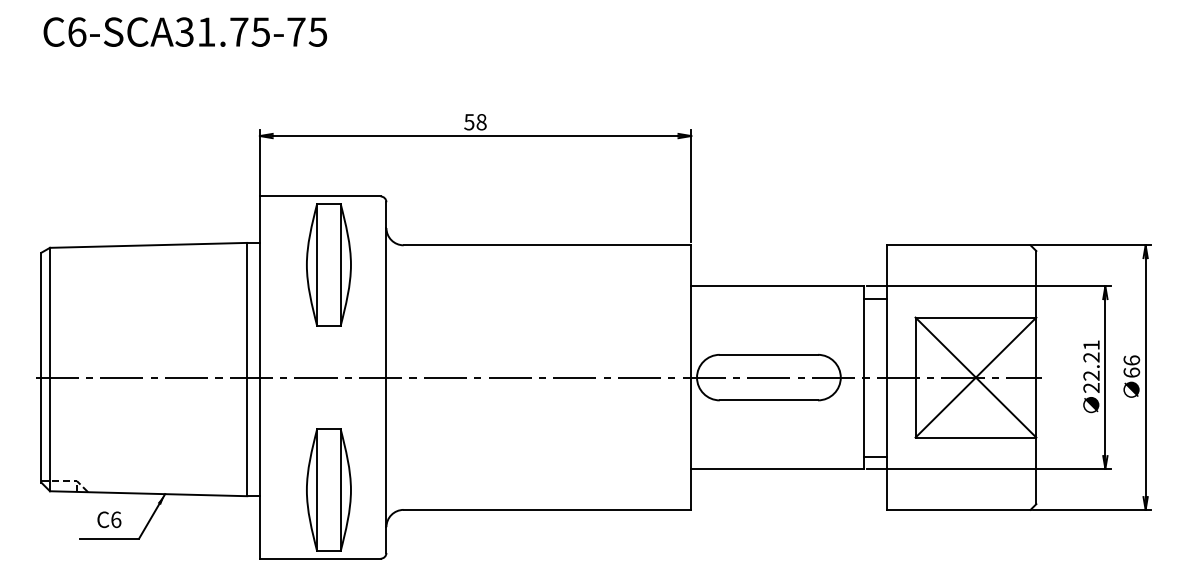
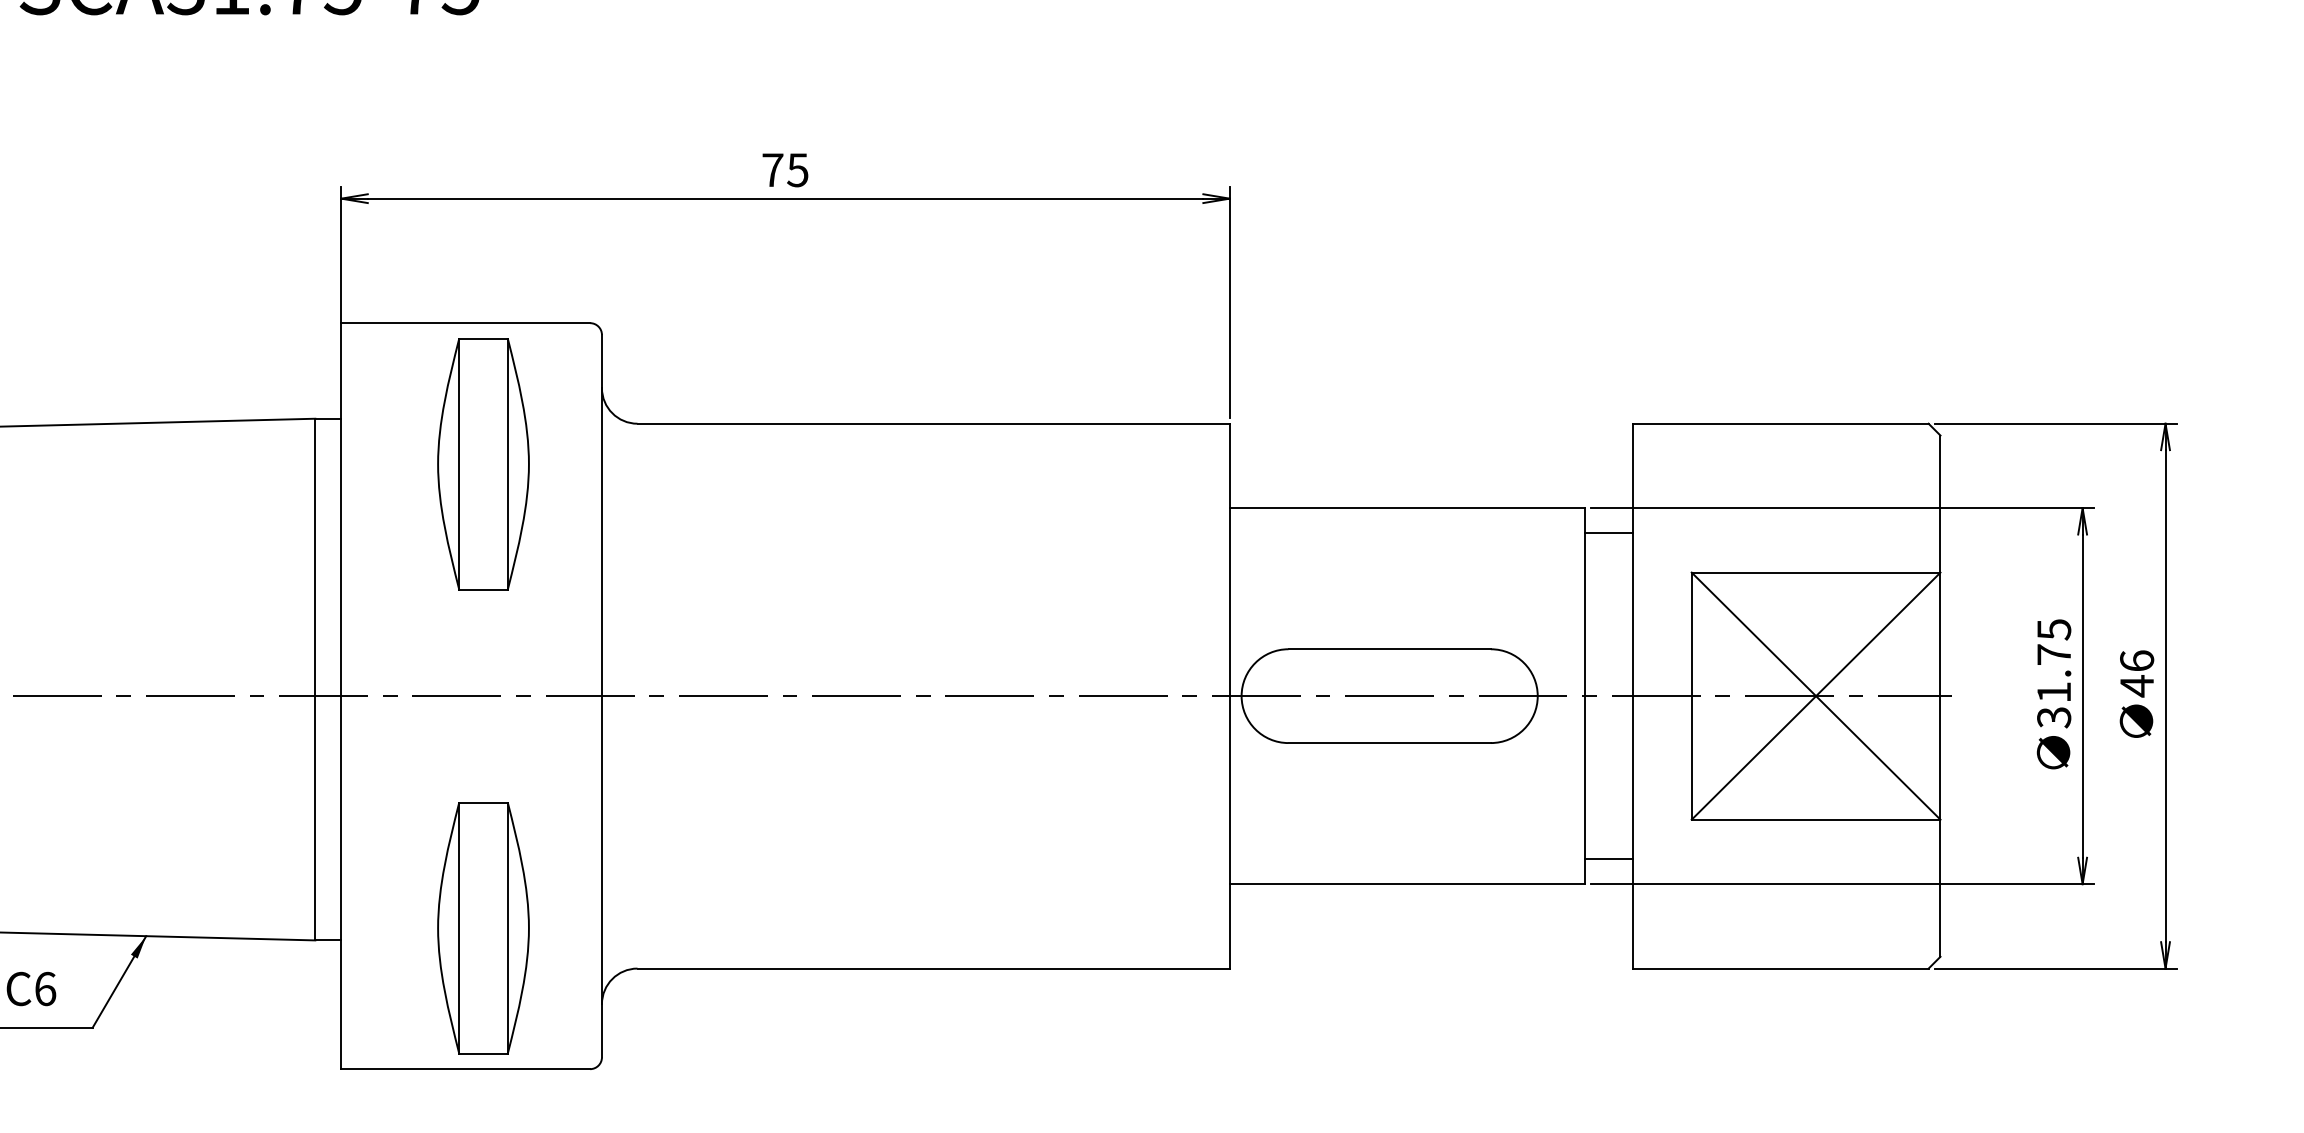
text: (475, 122) -> (785, 170), 58 -> 75
text: (1091, 366) -> (2054, 673), 22.21 -> 31.75
text: (1131, 372) -> (2136, 685), 66 -> 46

